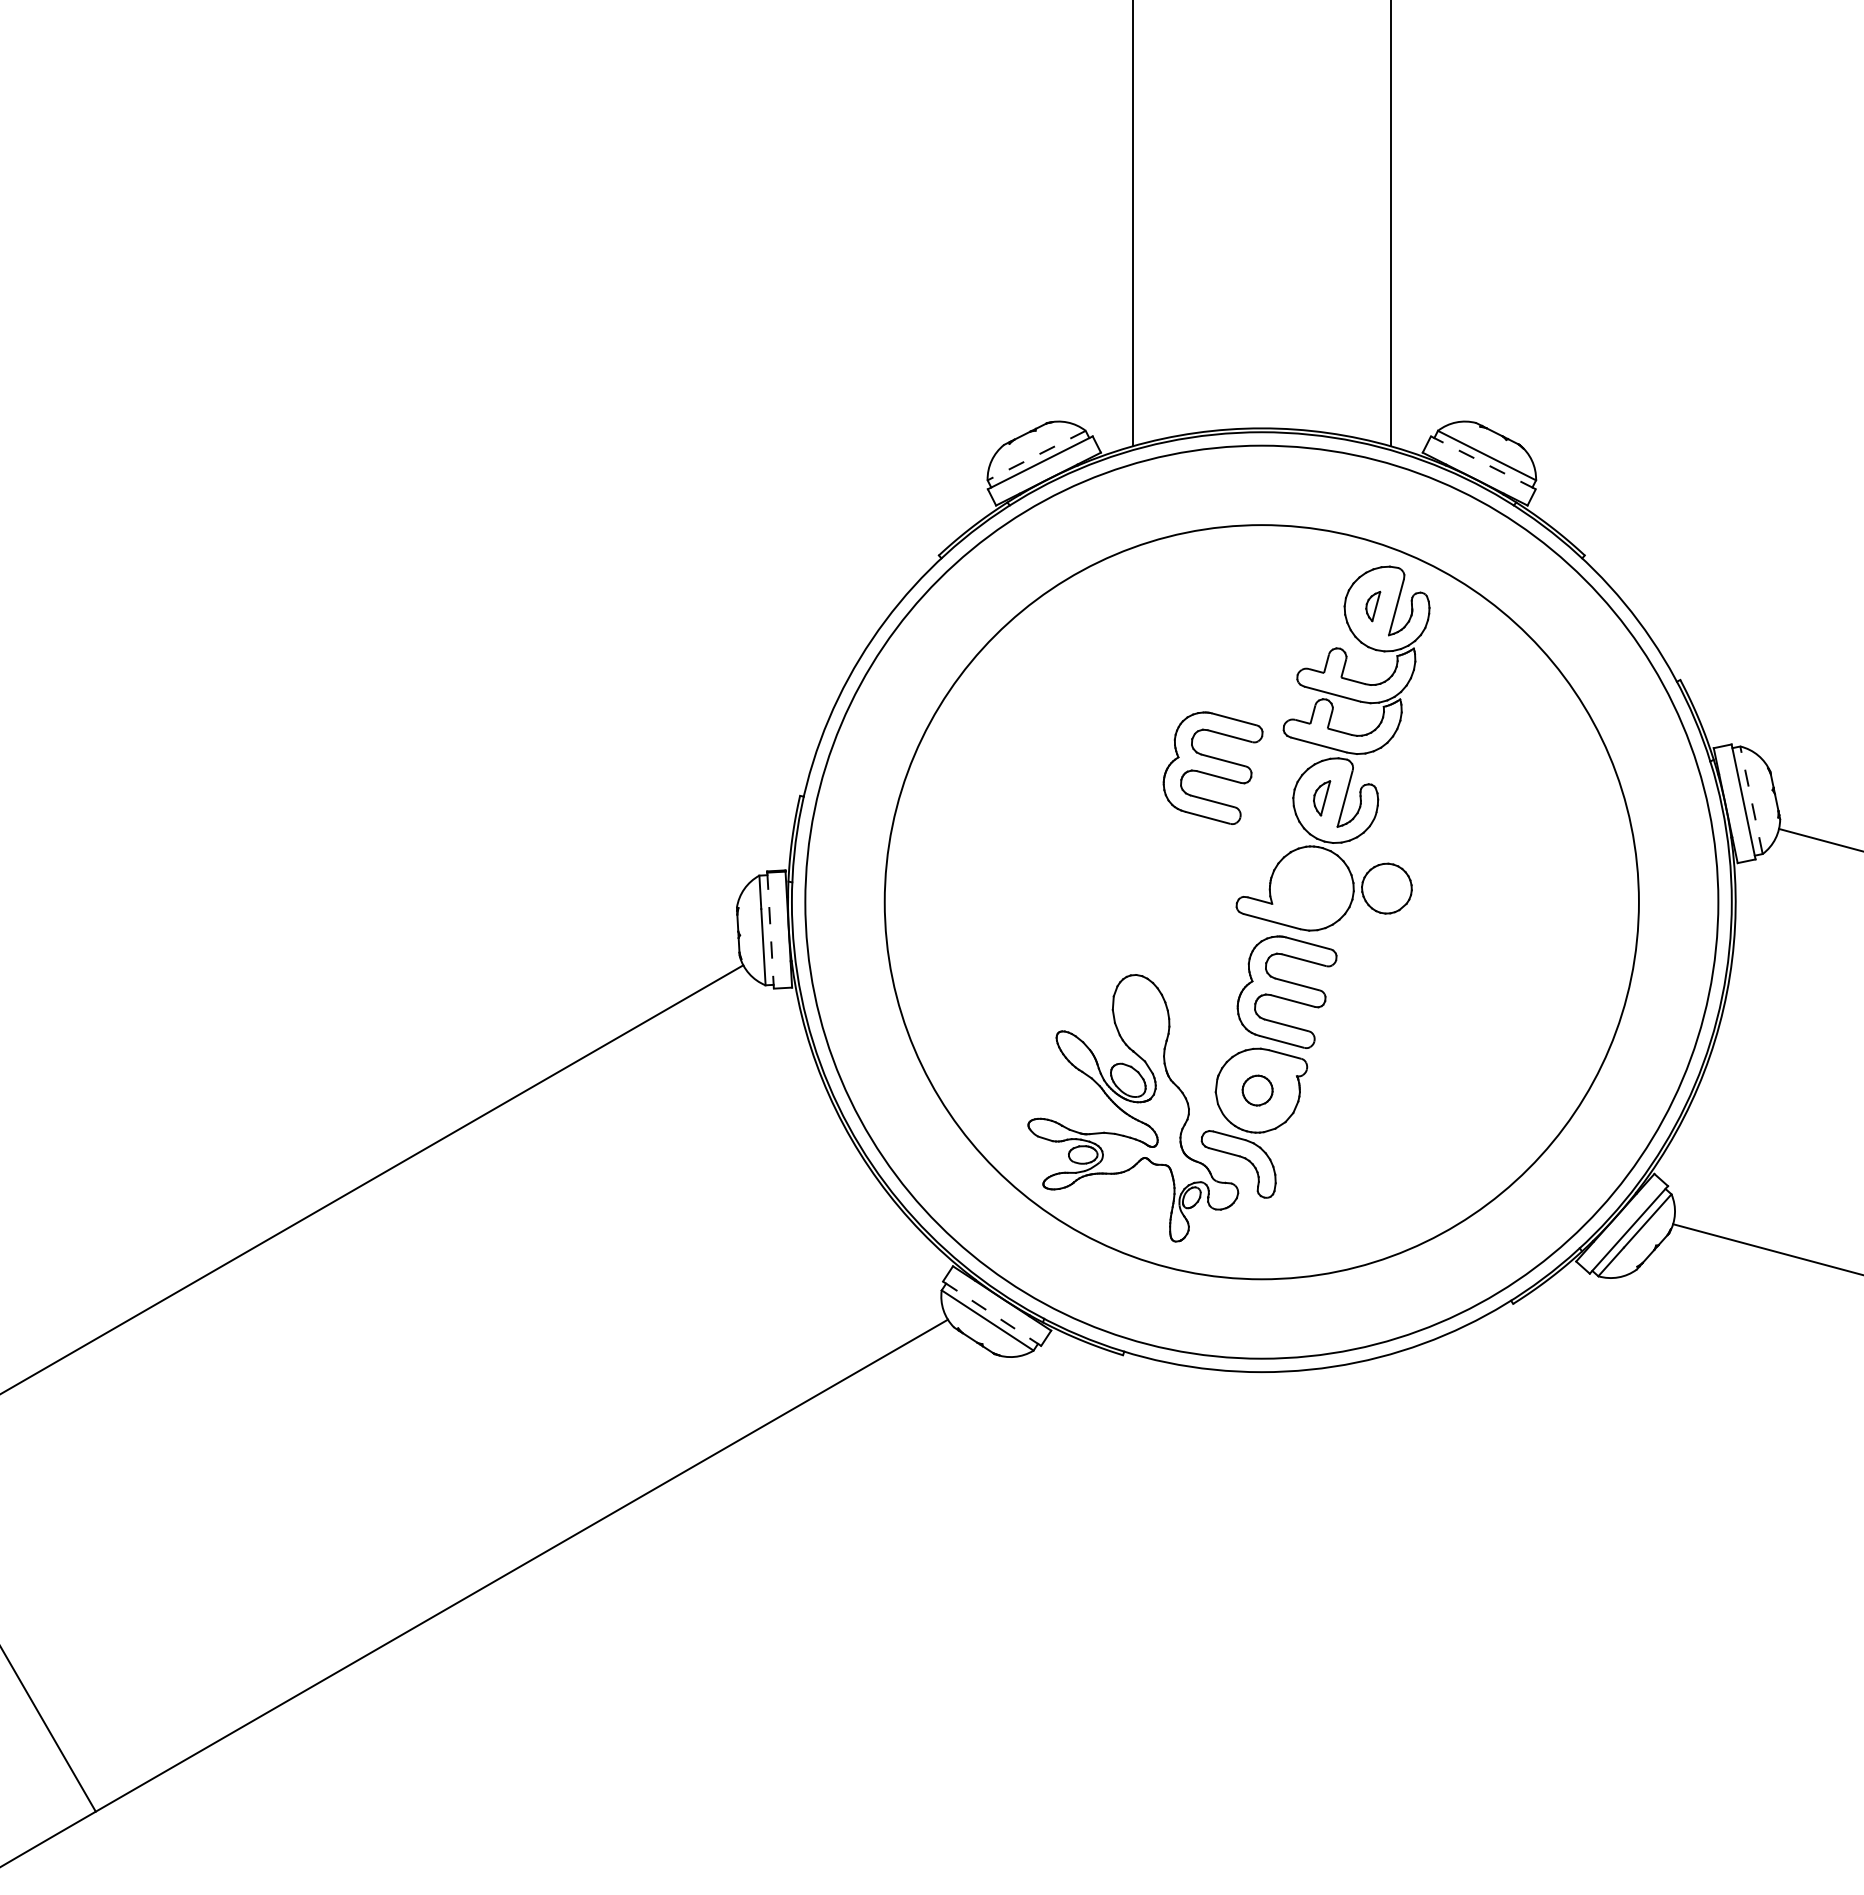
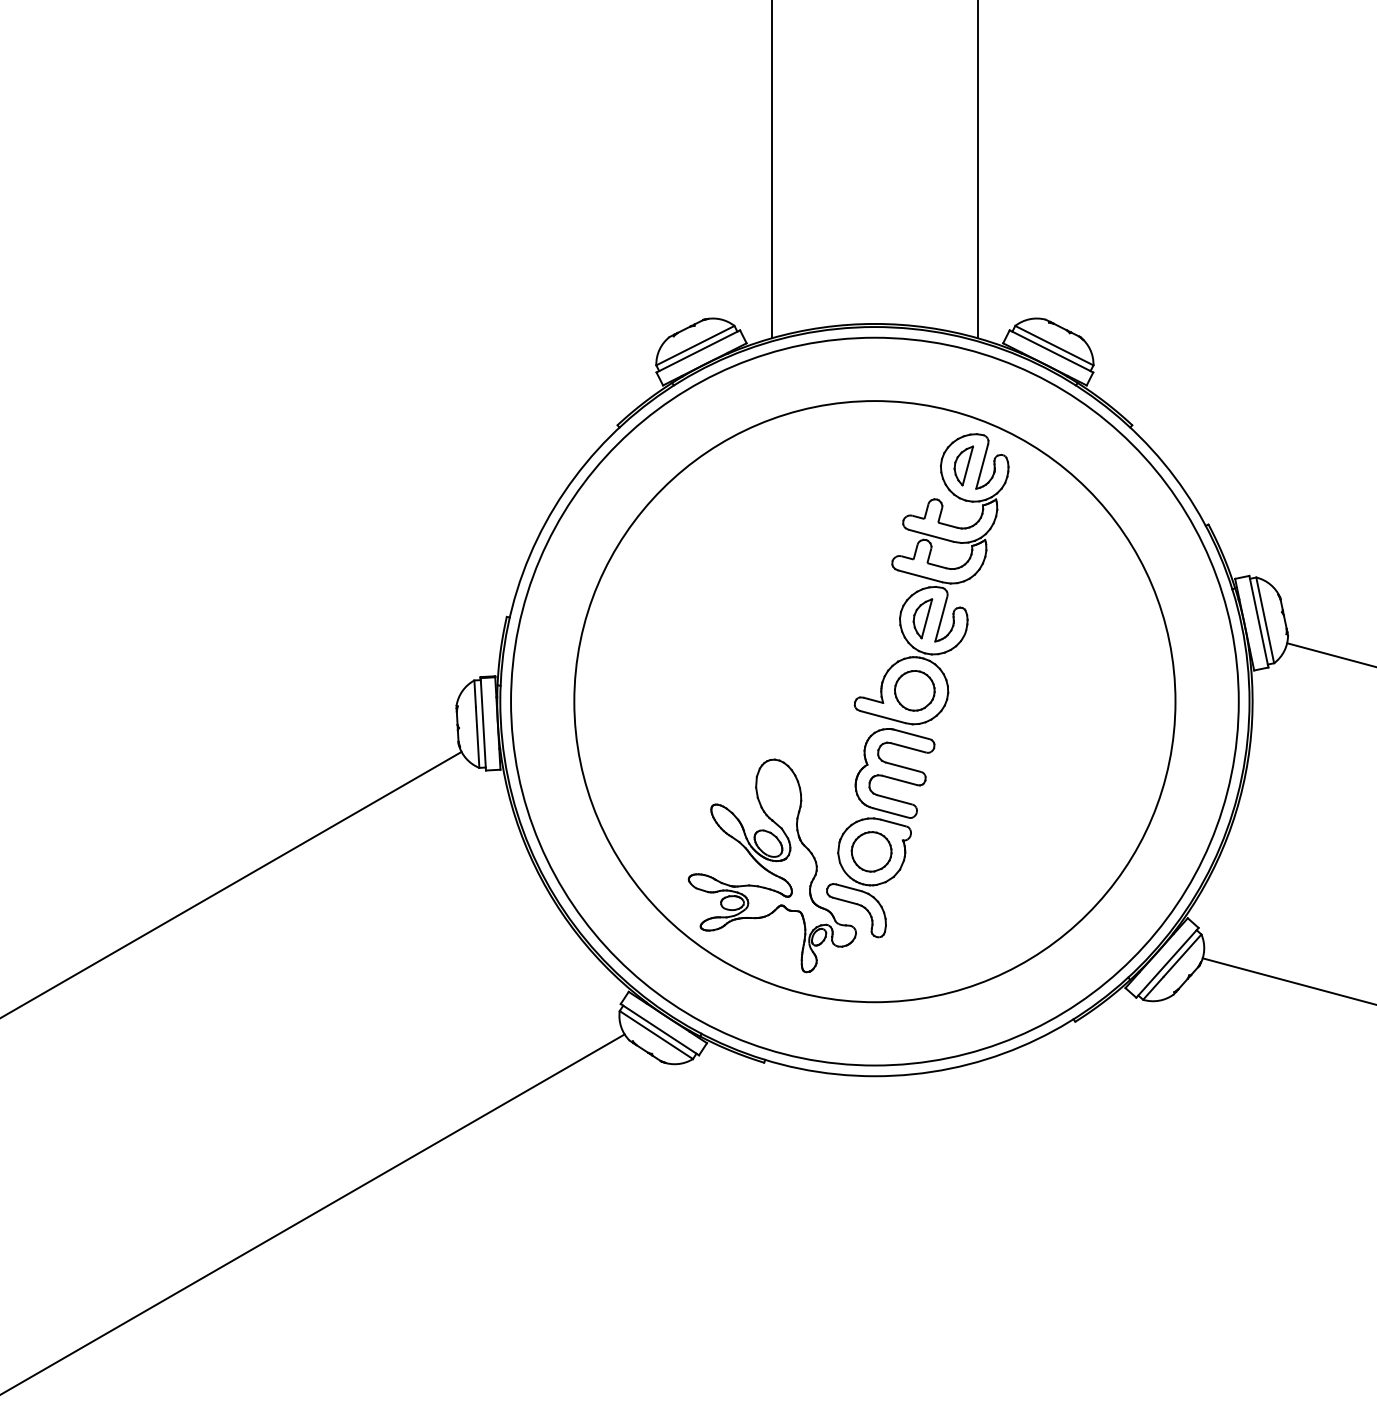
line: (1036, 455) -> (695, 345), dashed -> solid
line: (1483, 462) -> (1051, 351), dashed -> solid
part: (1372, 606) -> (963, 465), size x1.67
part: (1212, 767) -> (835, 594), removed
part: (1321, 798) -> (922, 618), size x1.43
line: (1751, 800) -> (1265, 620), dashed -> solid
part: (1386, 888) -> (914, 690), moved
line: (770, 931) -> (483, 724), dashed -> solid
part: (1257, 1090) -> (871, 851), size x1.67
line: (992, 1313) -> (660, 1029), dashed -> solid

